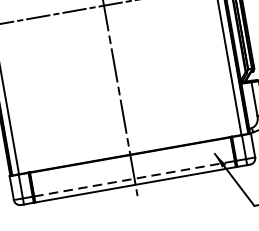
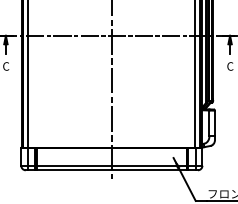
line: (135, 178) -> (112, 165), dashed -> solid

